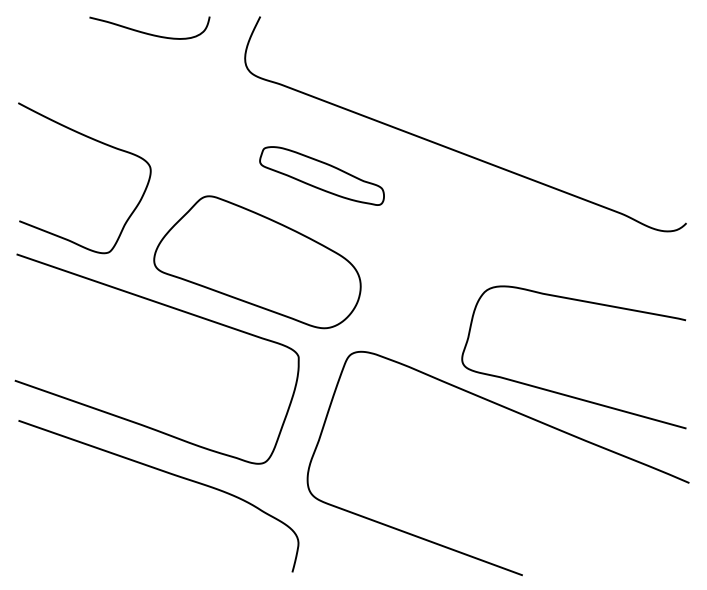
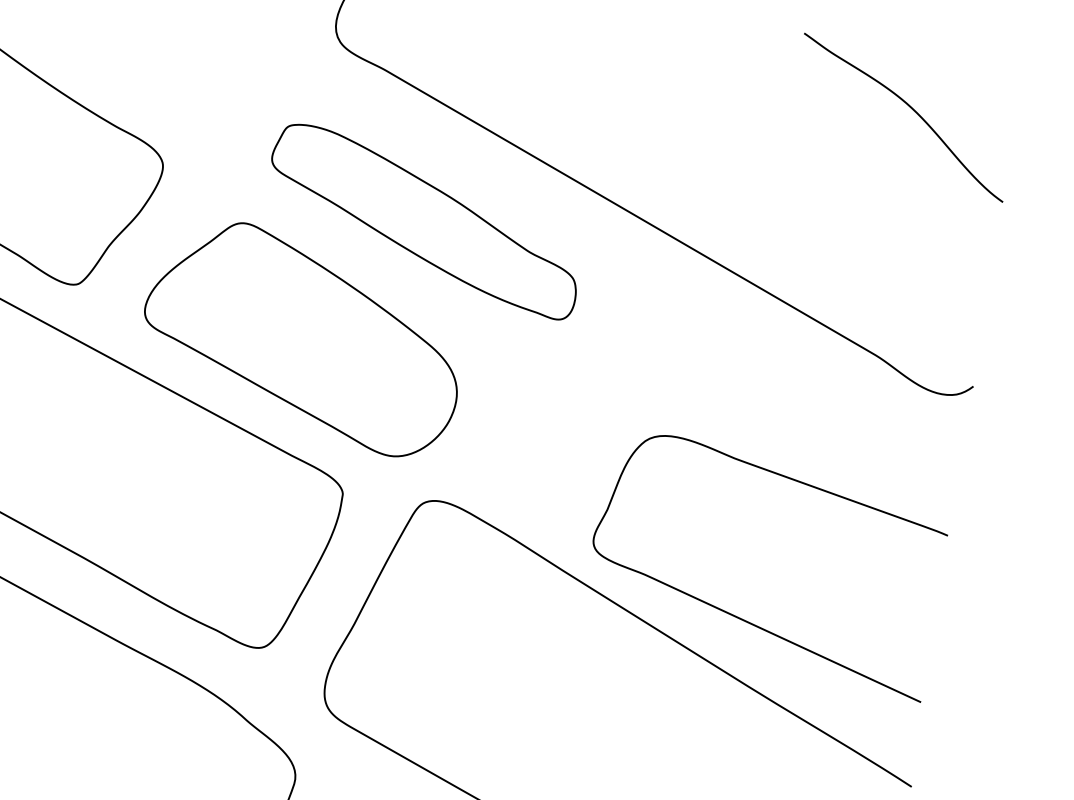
curve: (619, 55) -> (913, 111), added
part: (321, 175) -> (424, 220), size x1.67

